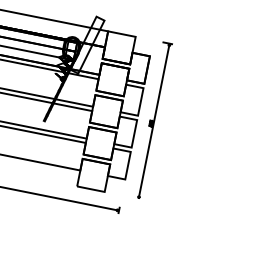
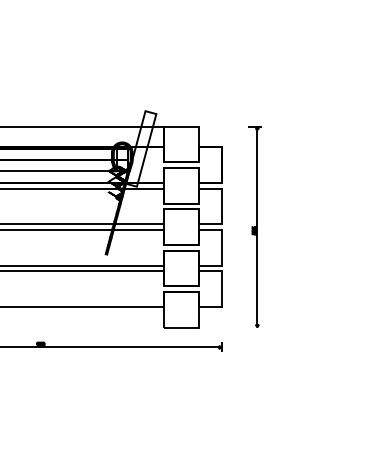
part: (152, 120) -> (254, 226), moved

